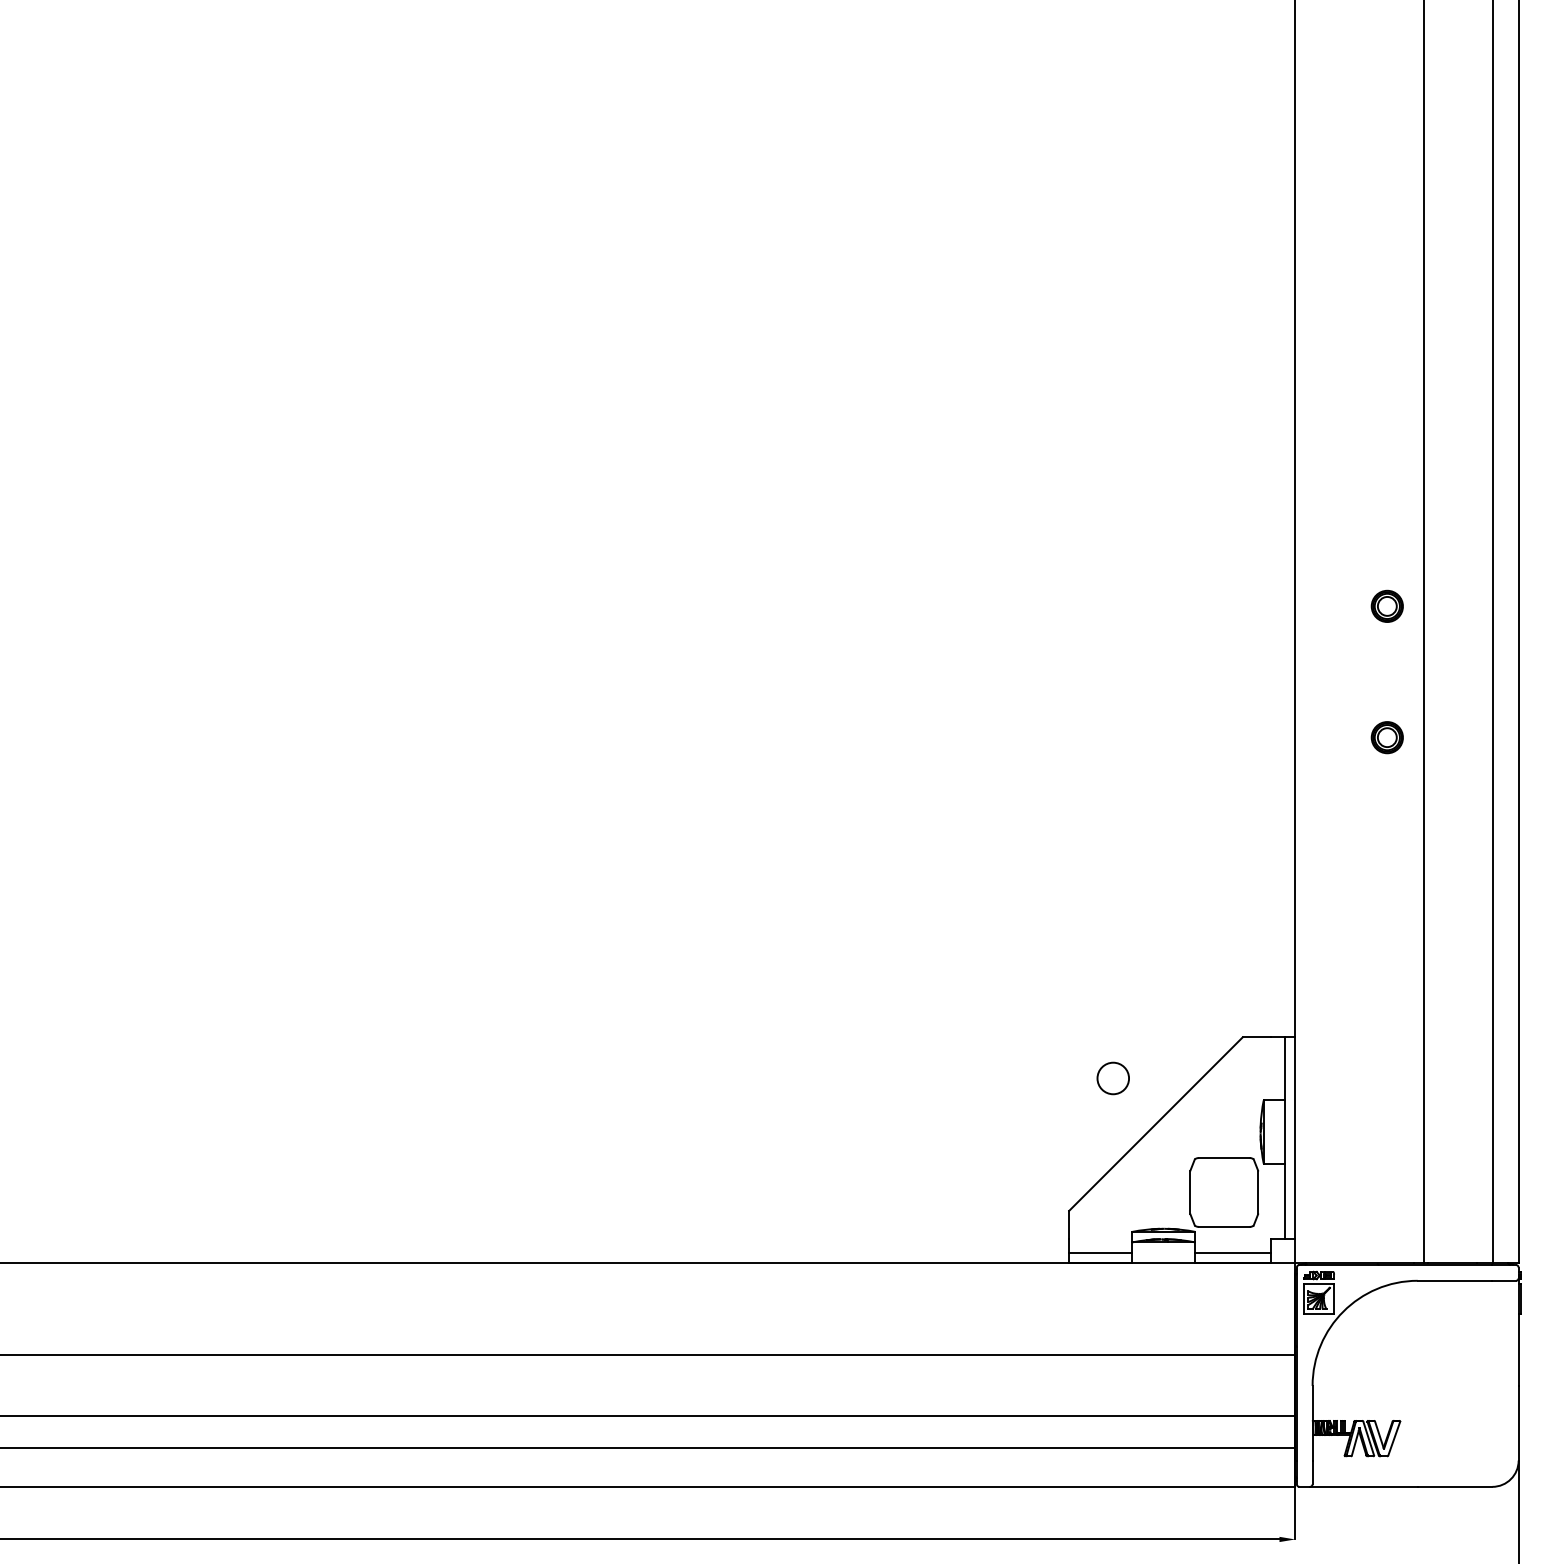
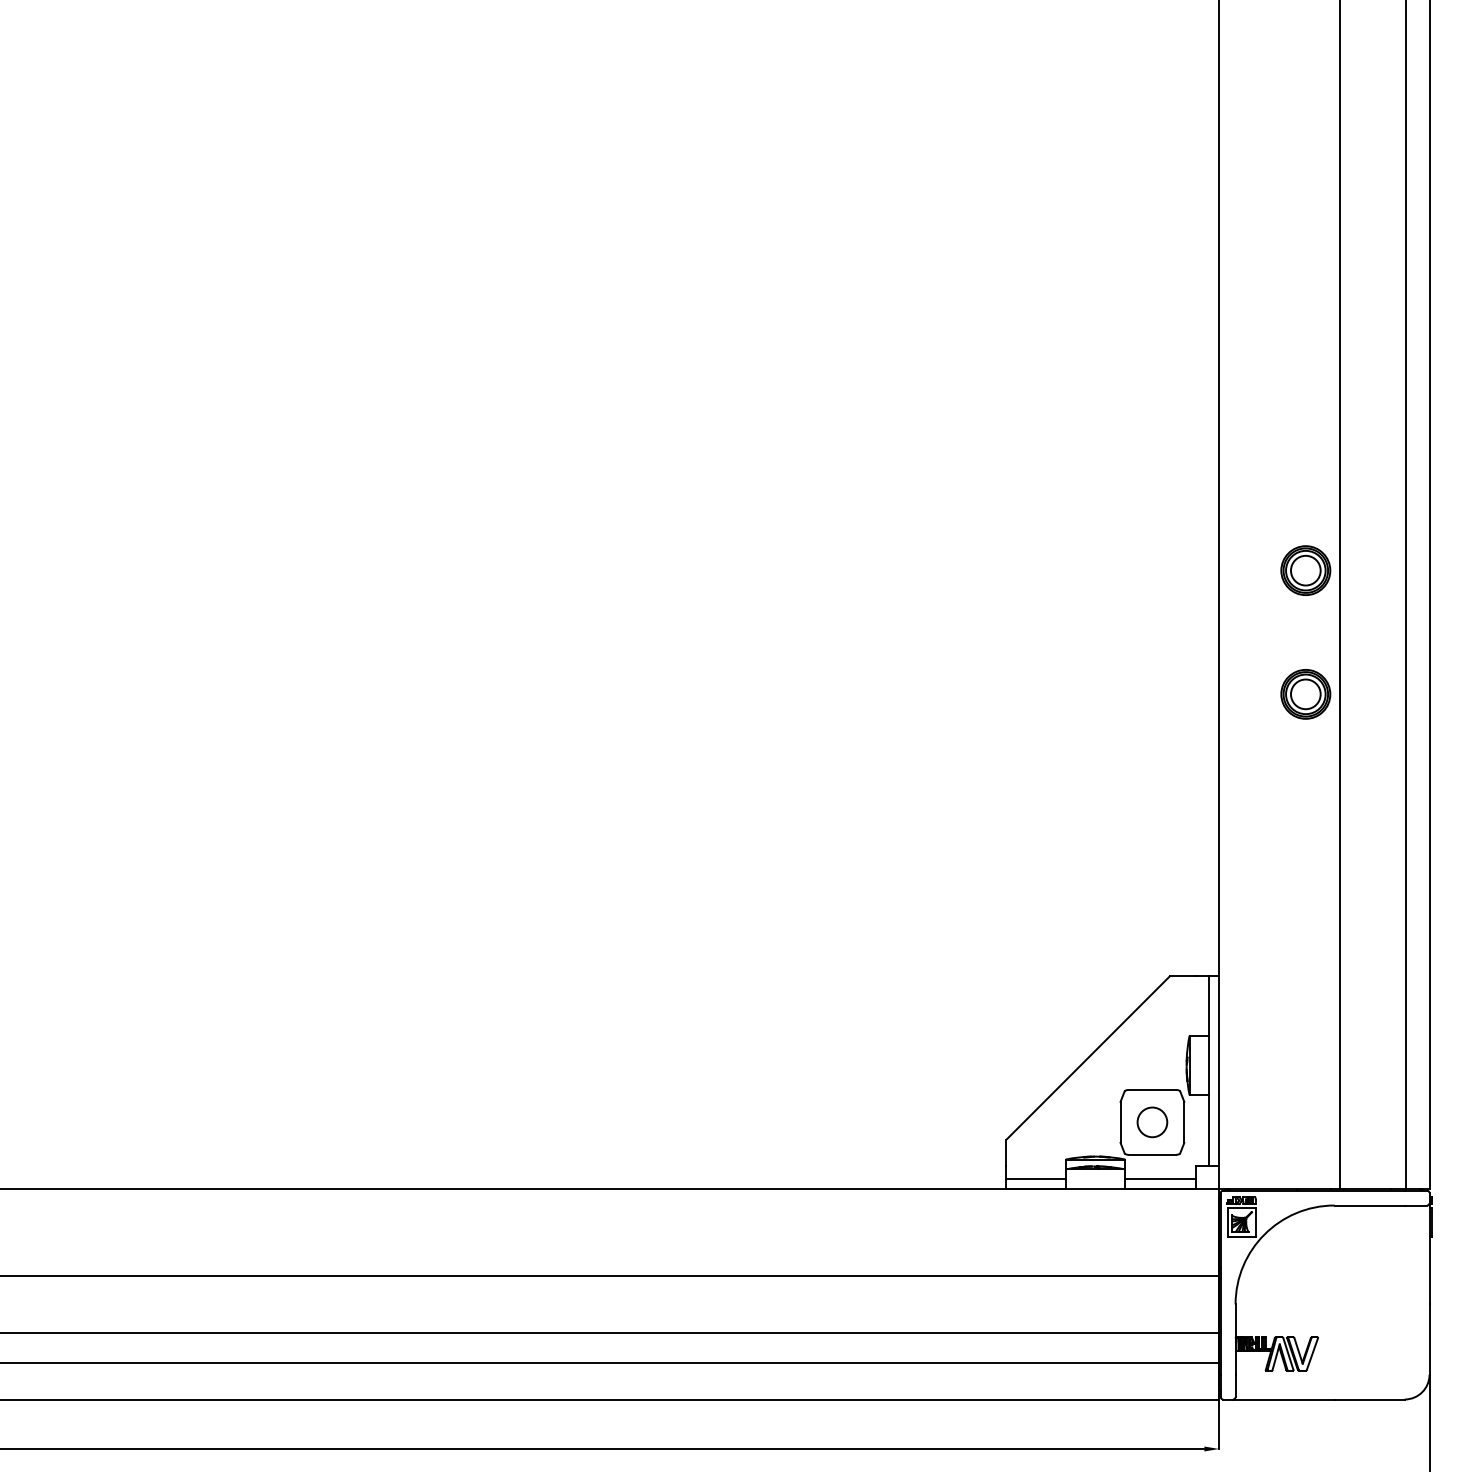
part: (1387, 606) -> (1306, 570), size x1.67
part: (1387, 737) -> (1306, 694), size x1.67
circle: (1112, 1078) -> (1151, 1122), moved

